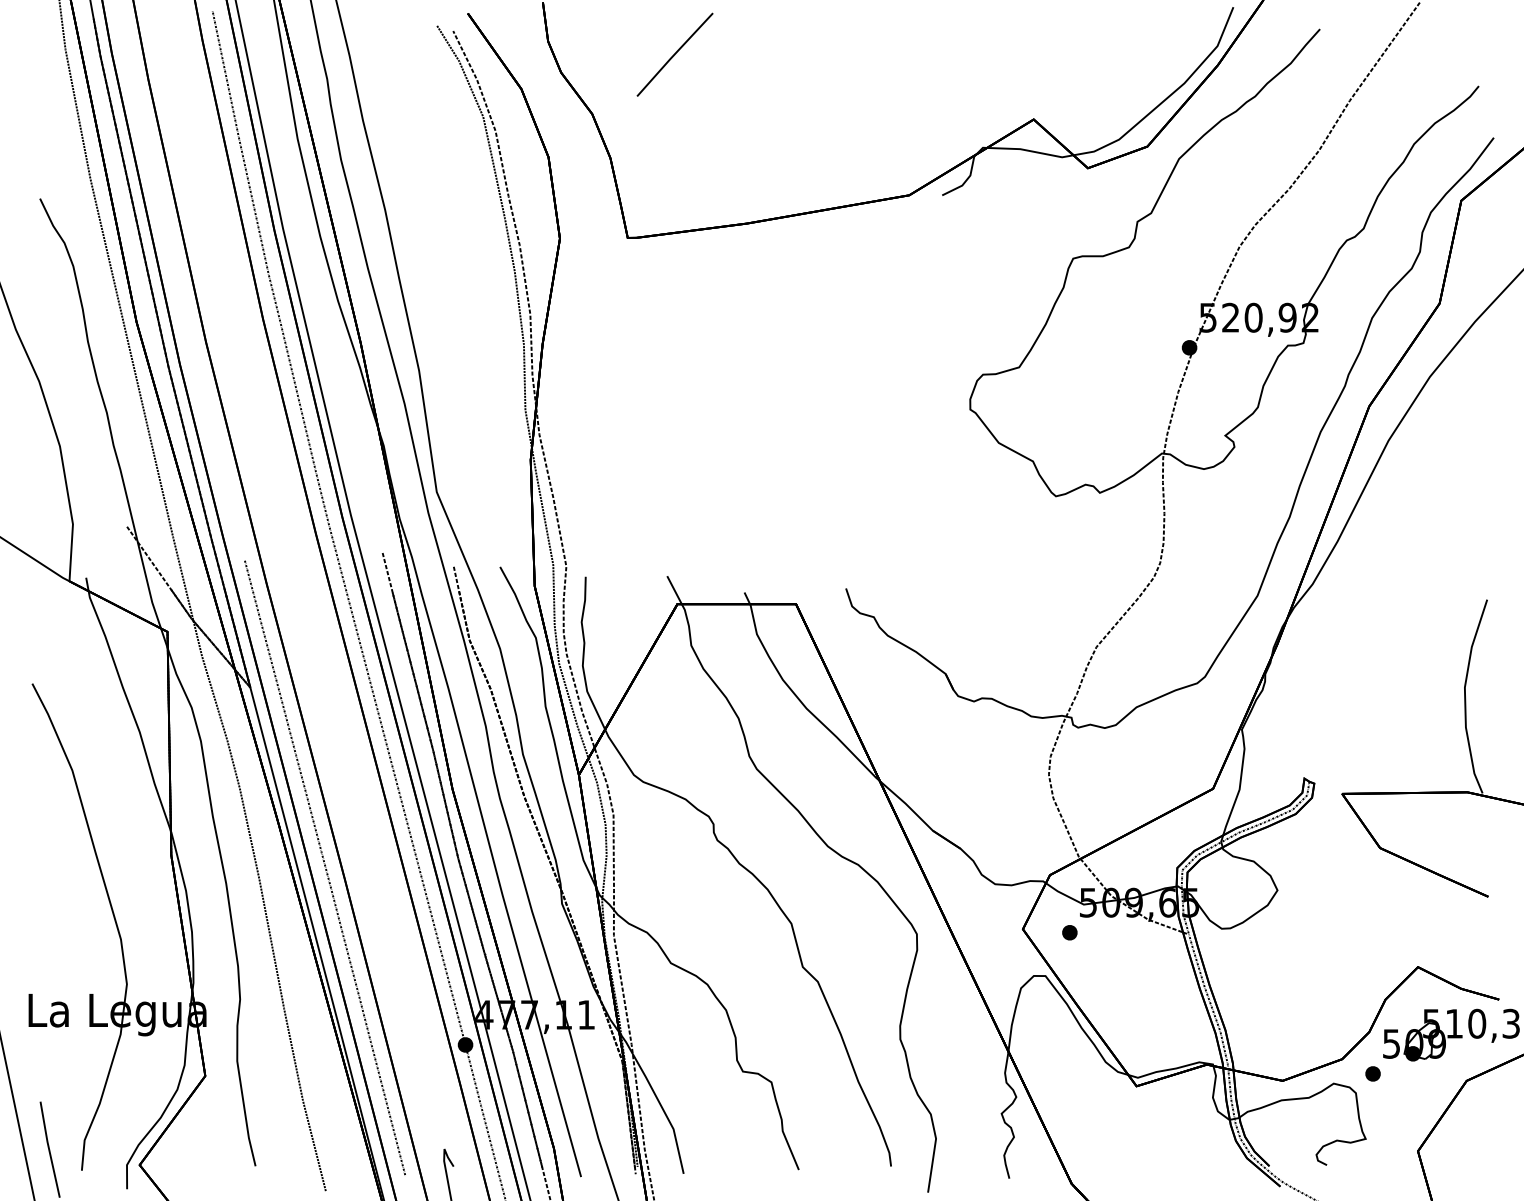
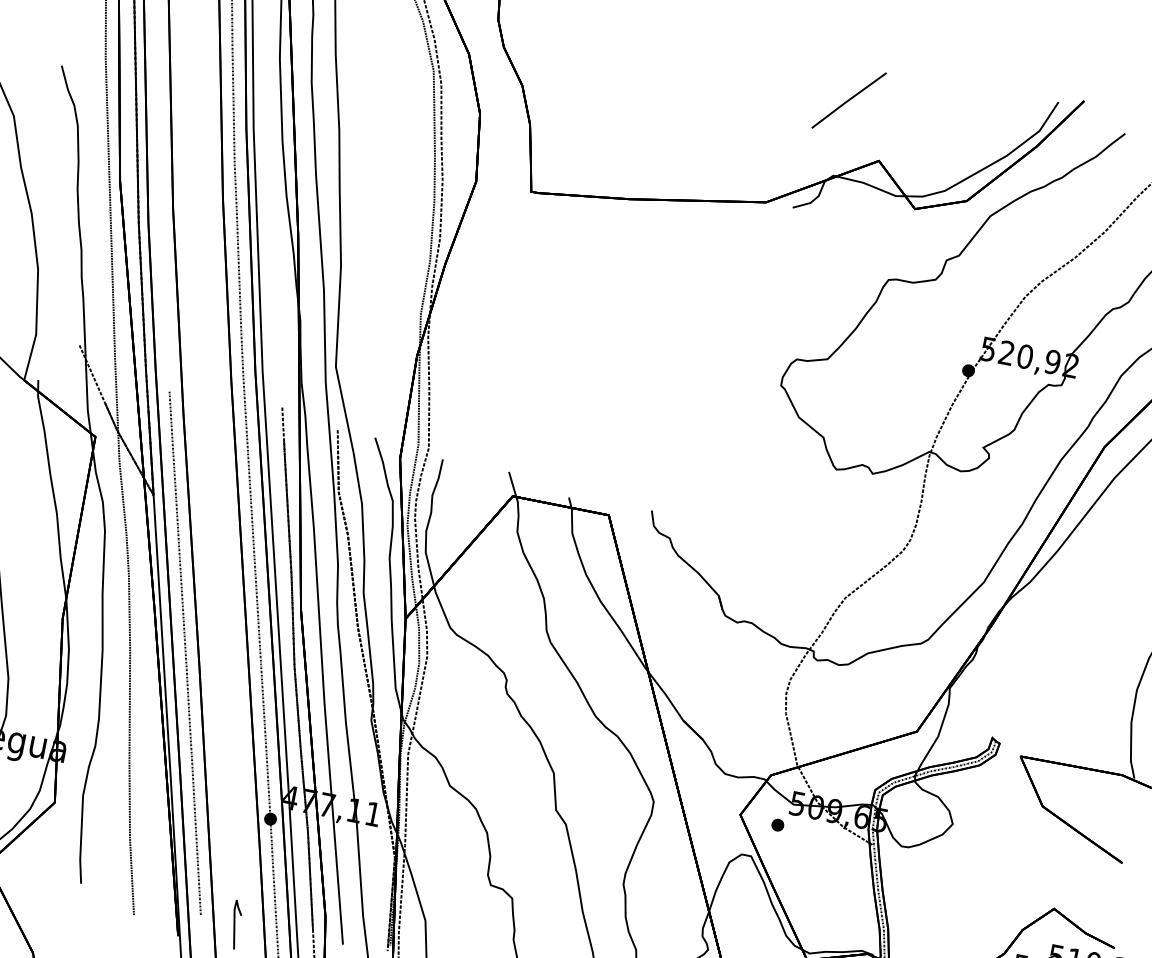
line: (674, 54) -> (848, 100), moved

